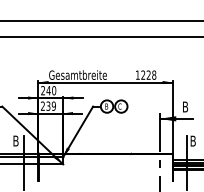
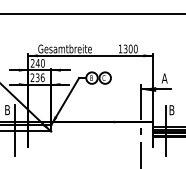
text: (148, 74) -> (130, 48), 1228 -> 1300
text: (53, 105) -> (42, 77), 239 -> 236
text: (185, 106) -> (164, 78), B -> A

